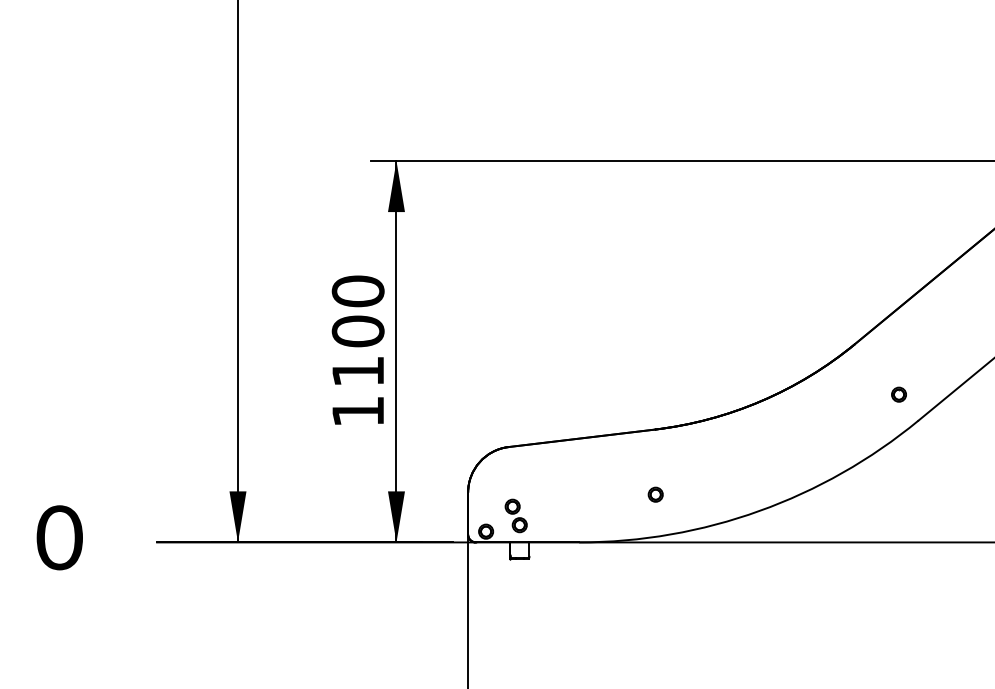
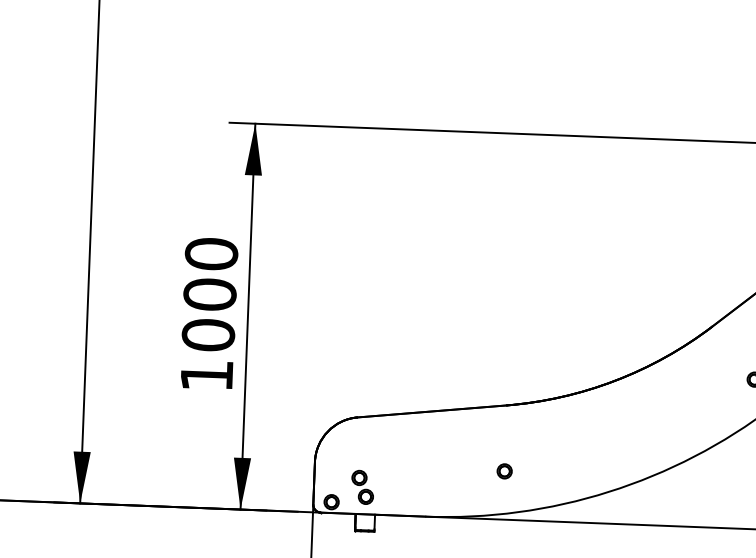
text: (357, 371) -> (207, 335), 1100 -> 1000

